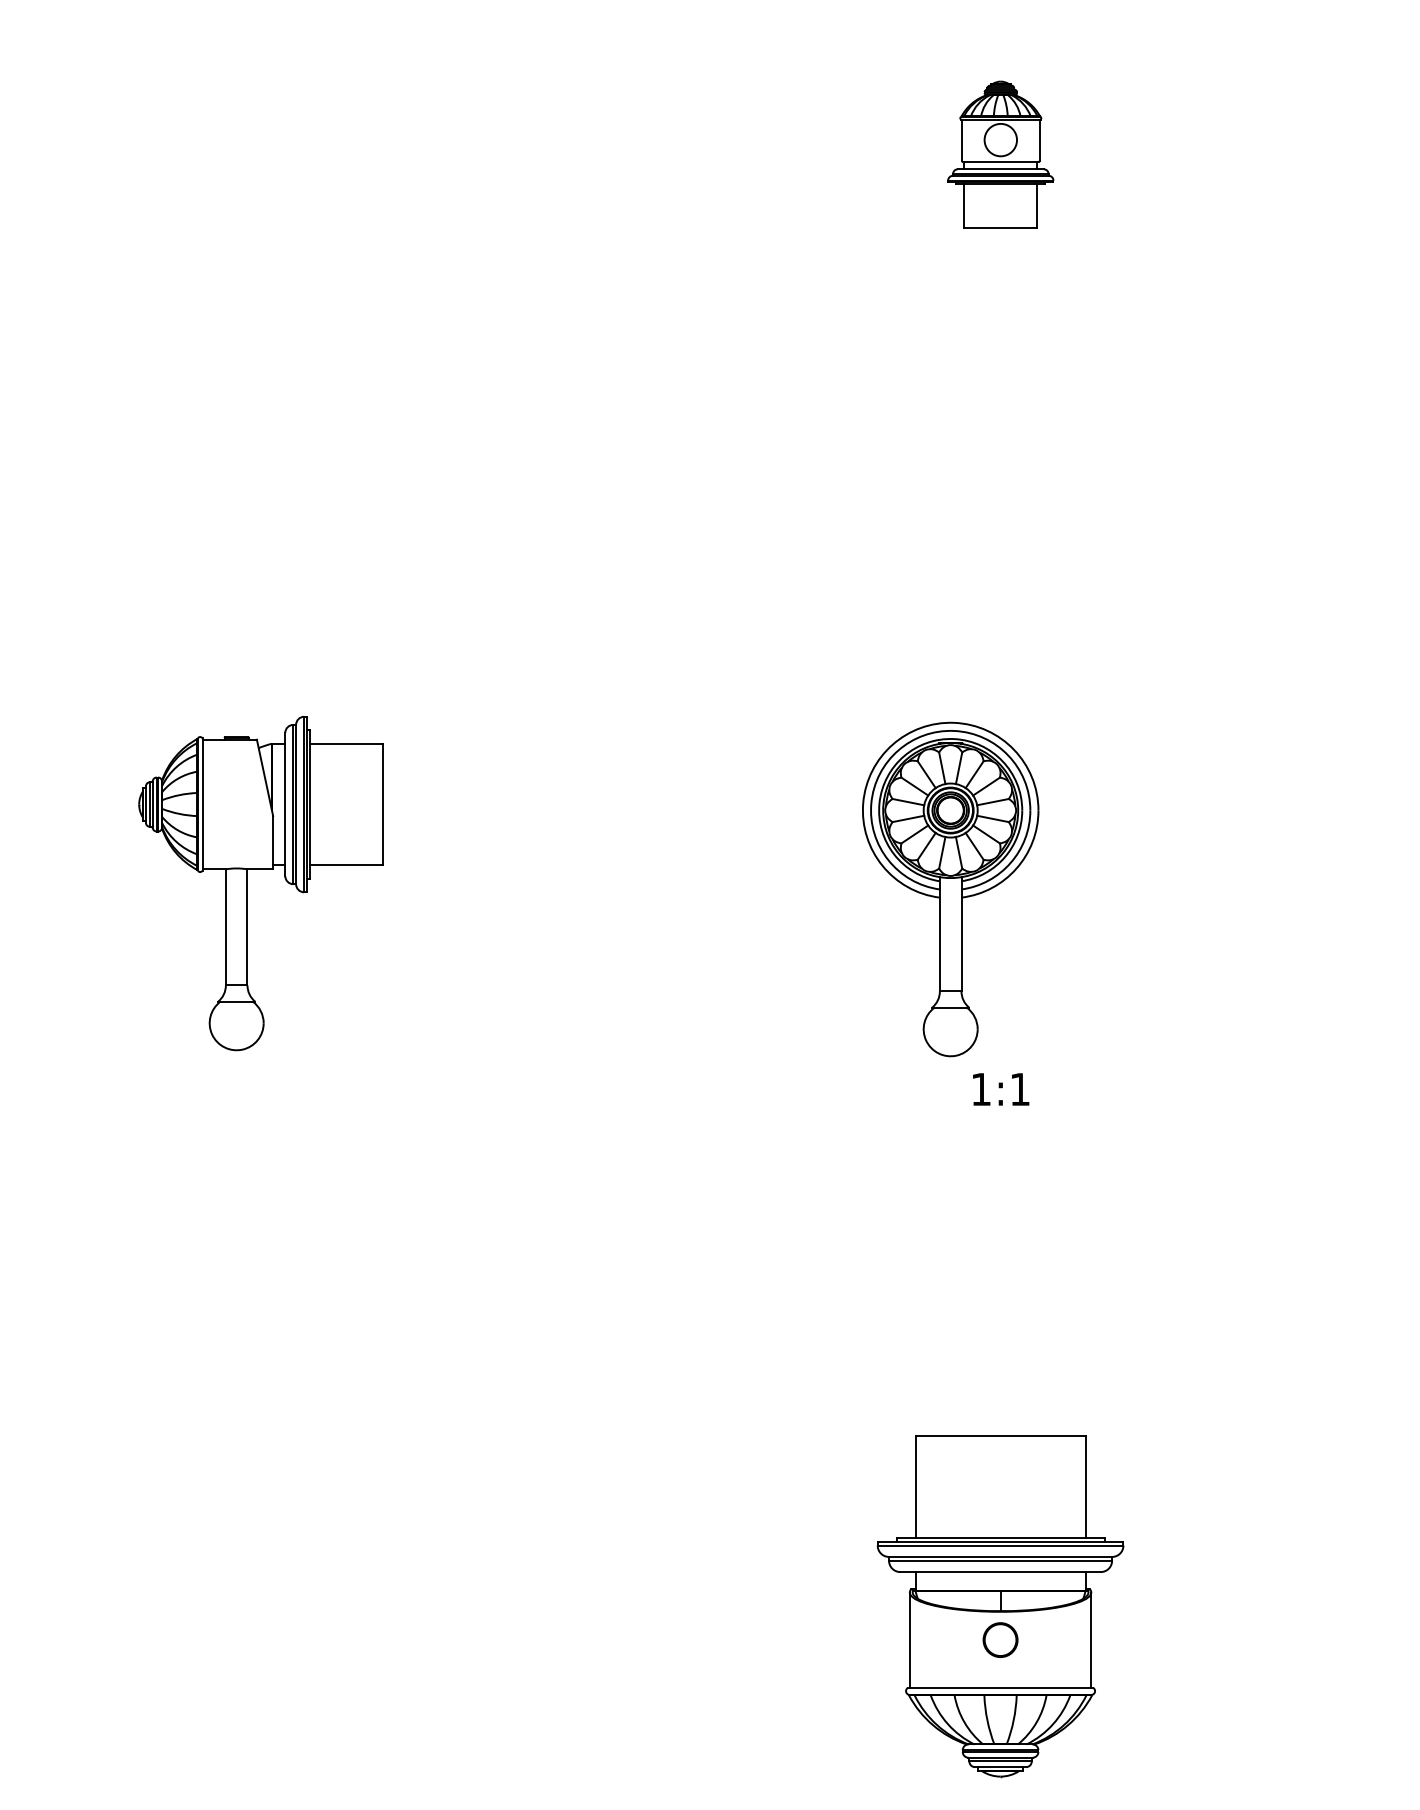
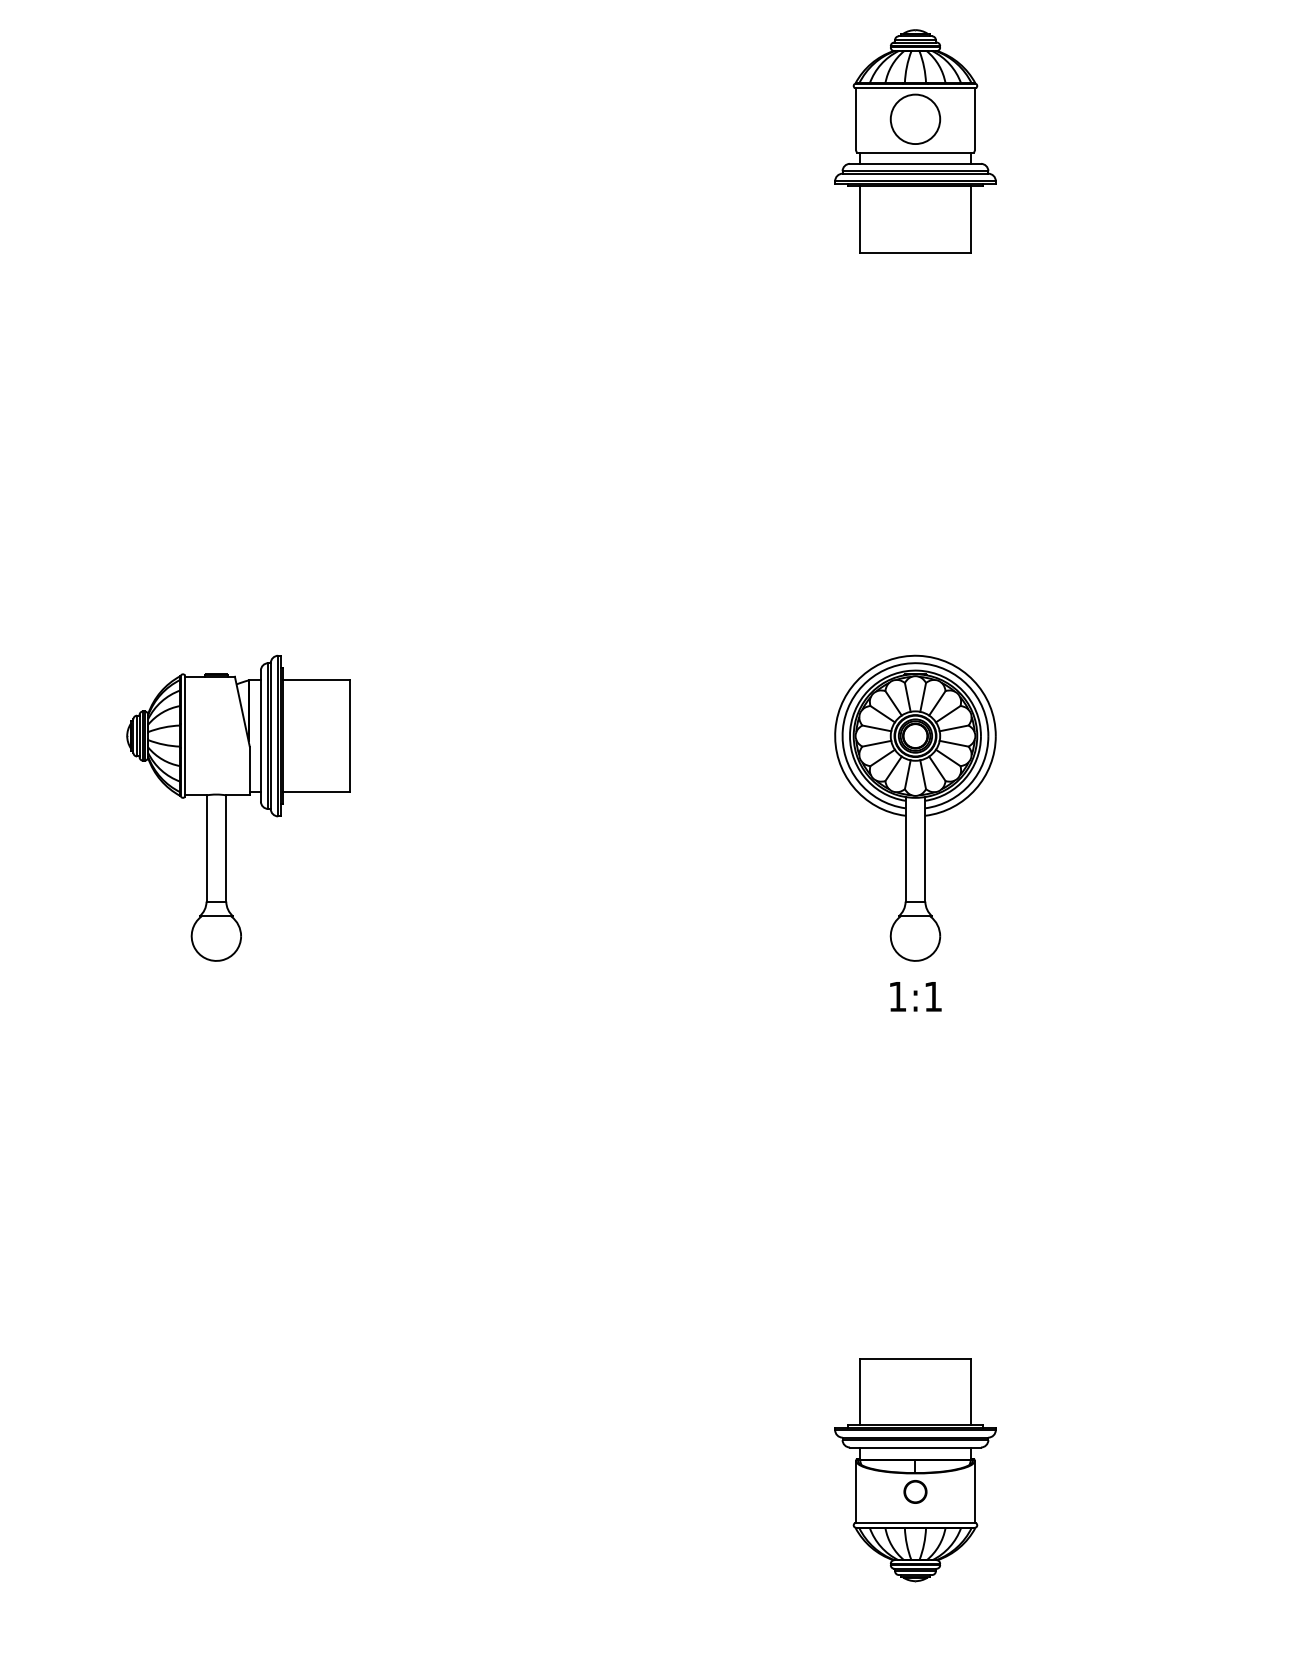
part: (1000, 154) -> (915, 141), size x1.67
part: (950, 889) -> (915, 808), moved
part: (1000, 1606) -> (915, 1469), size x0.71

